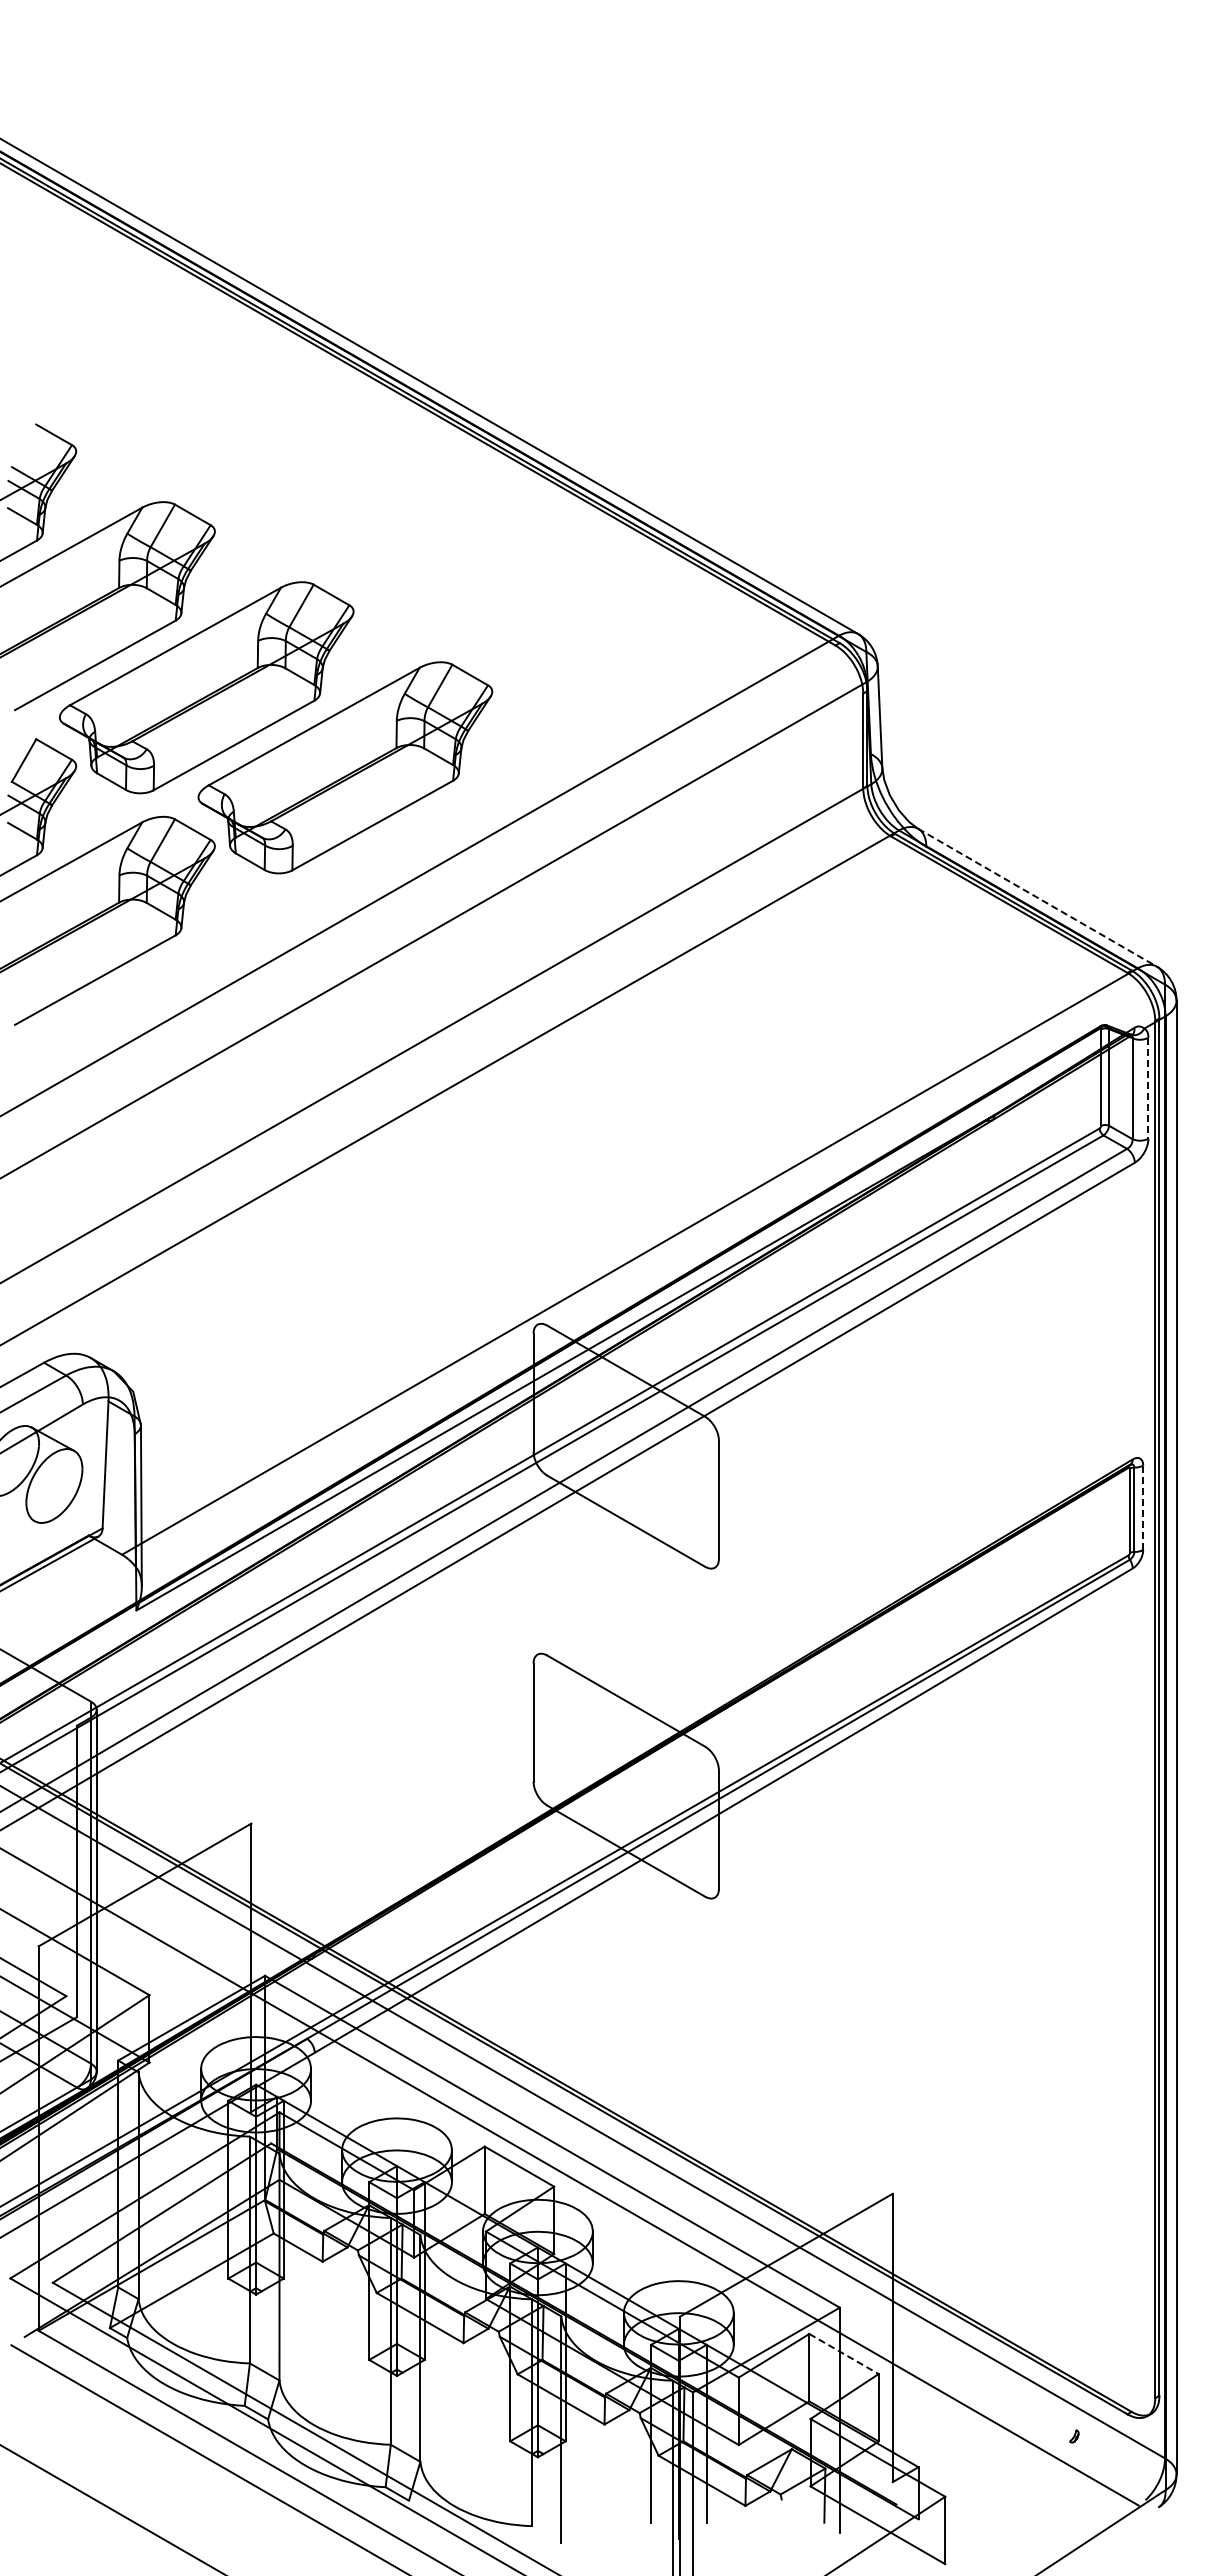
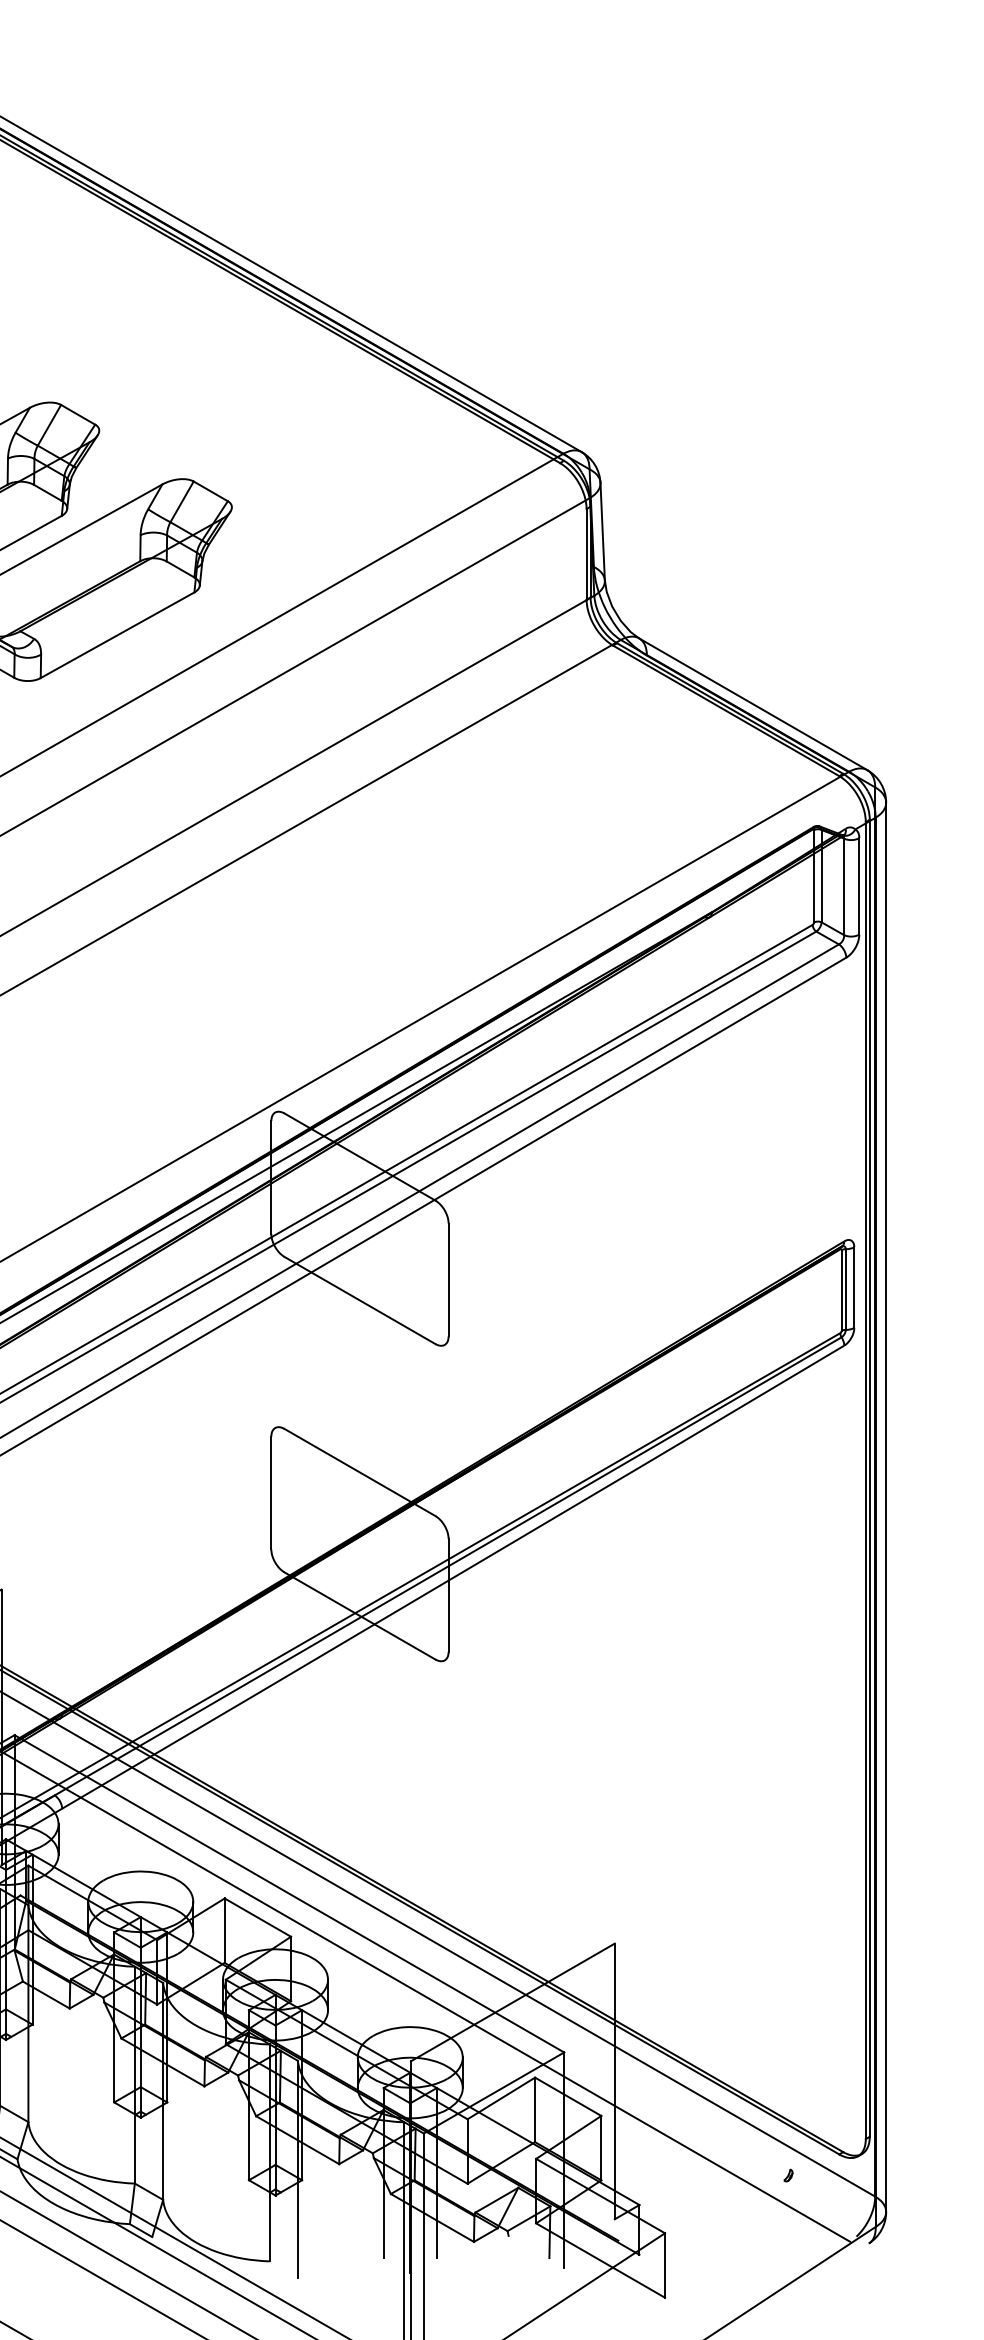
line: (1037, 897) -> (753, 704), dashed -> solid
line: (1148, 1088) -> (859, 886), dashed -> solid
line: (1143, 1508) -> (854, 1288), dashed -> solid
line: (844, 2354) -> (568, 2097), dashed -> solid

